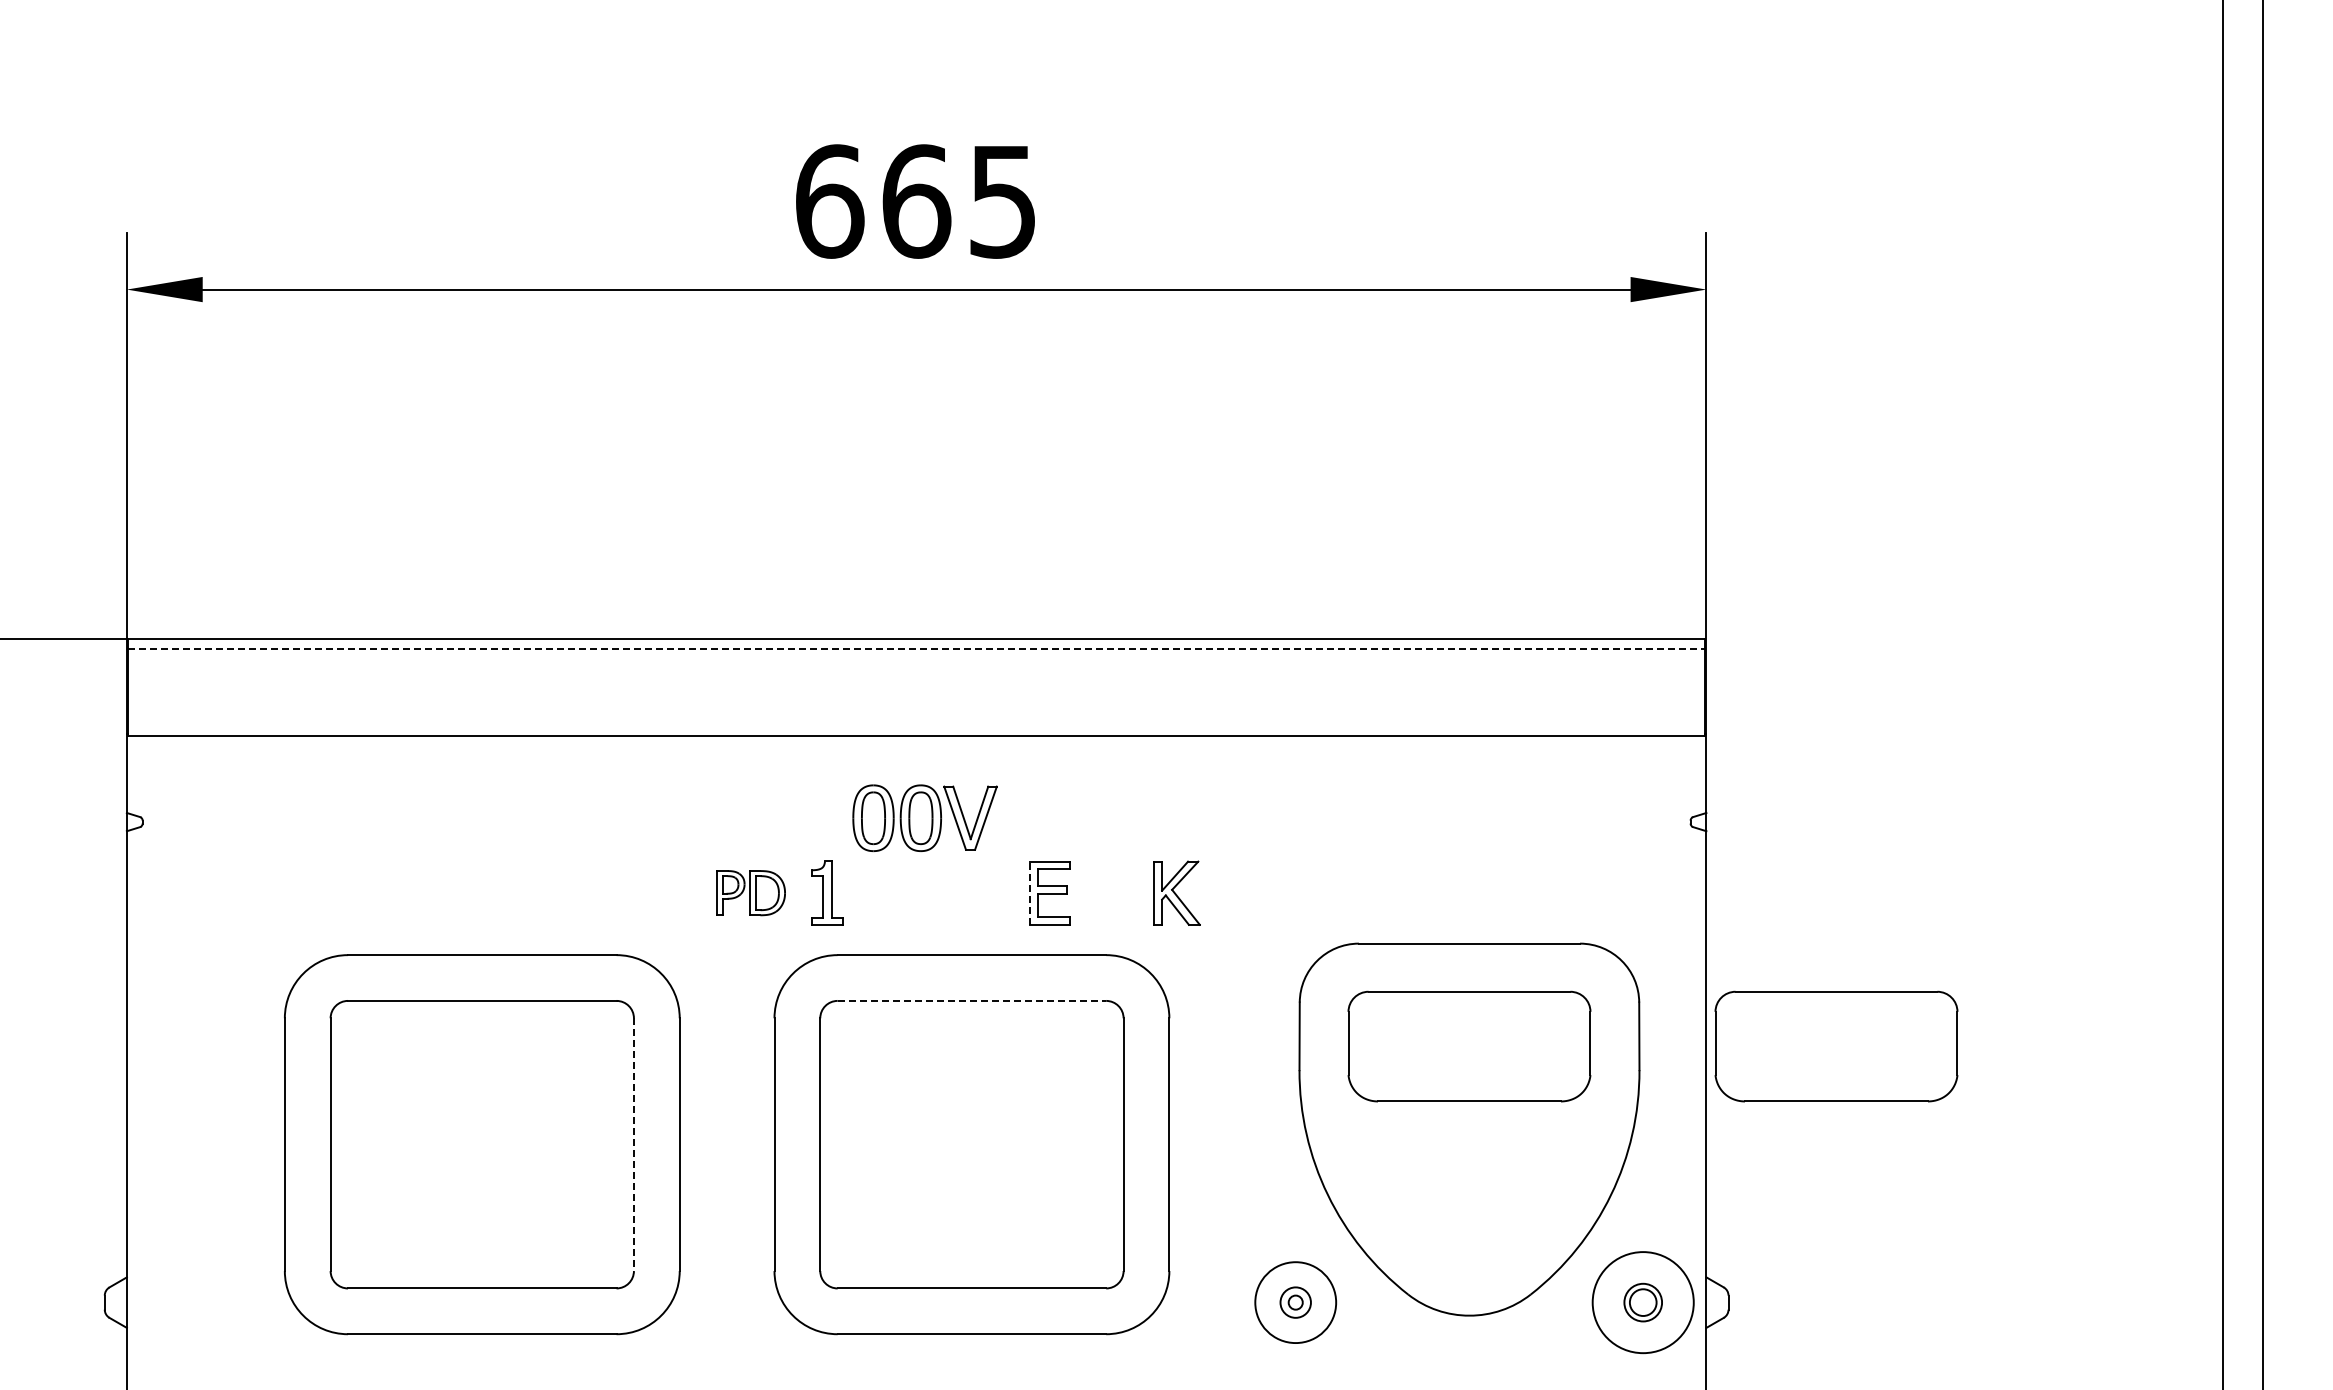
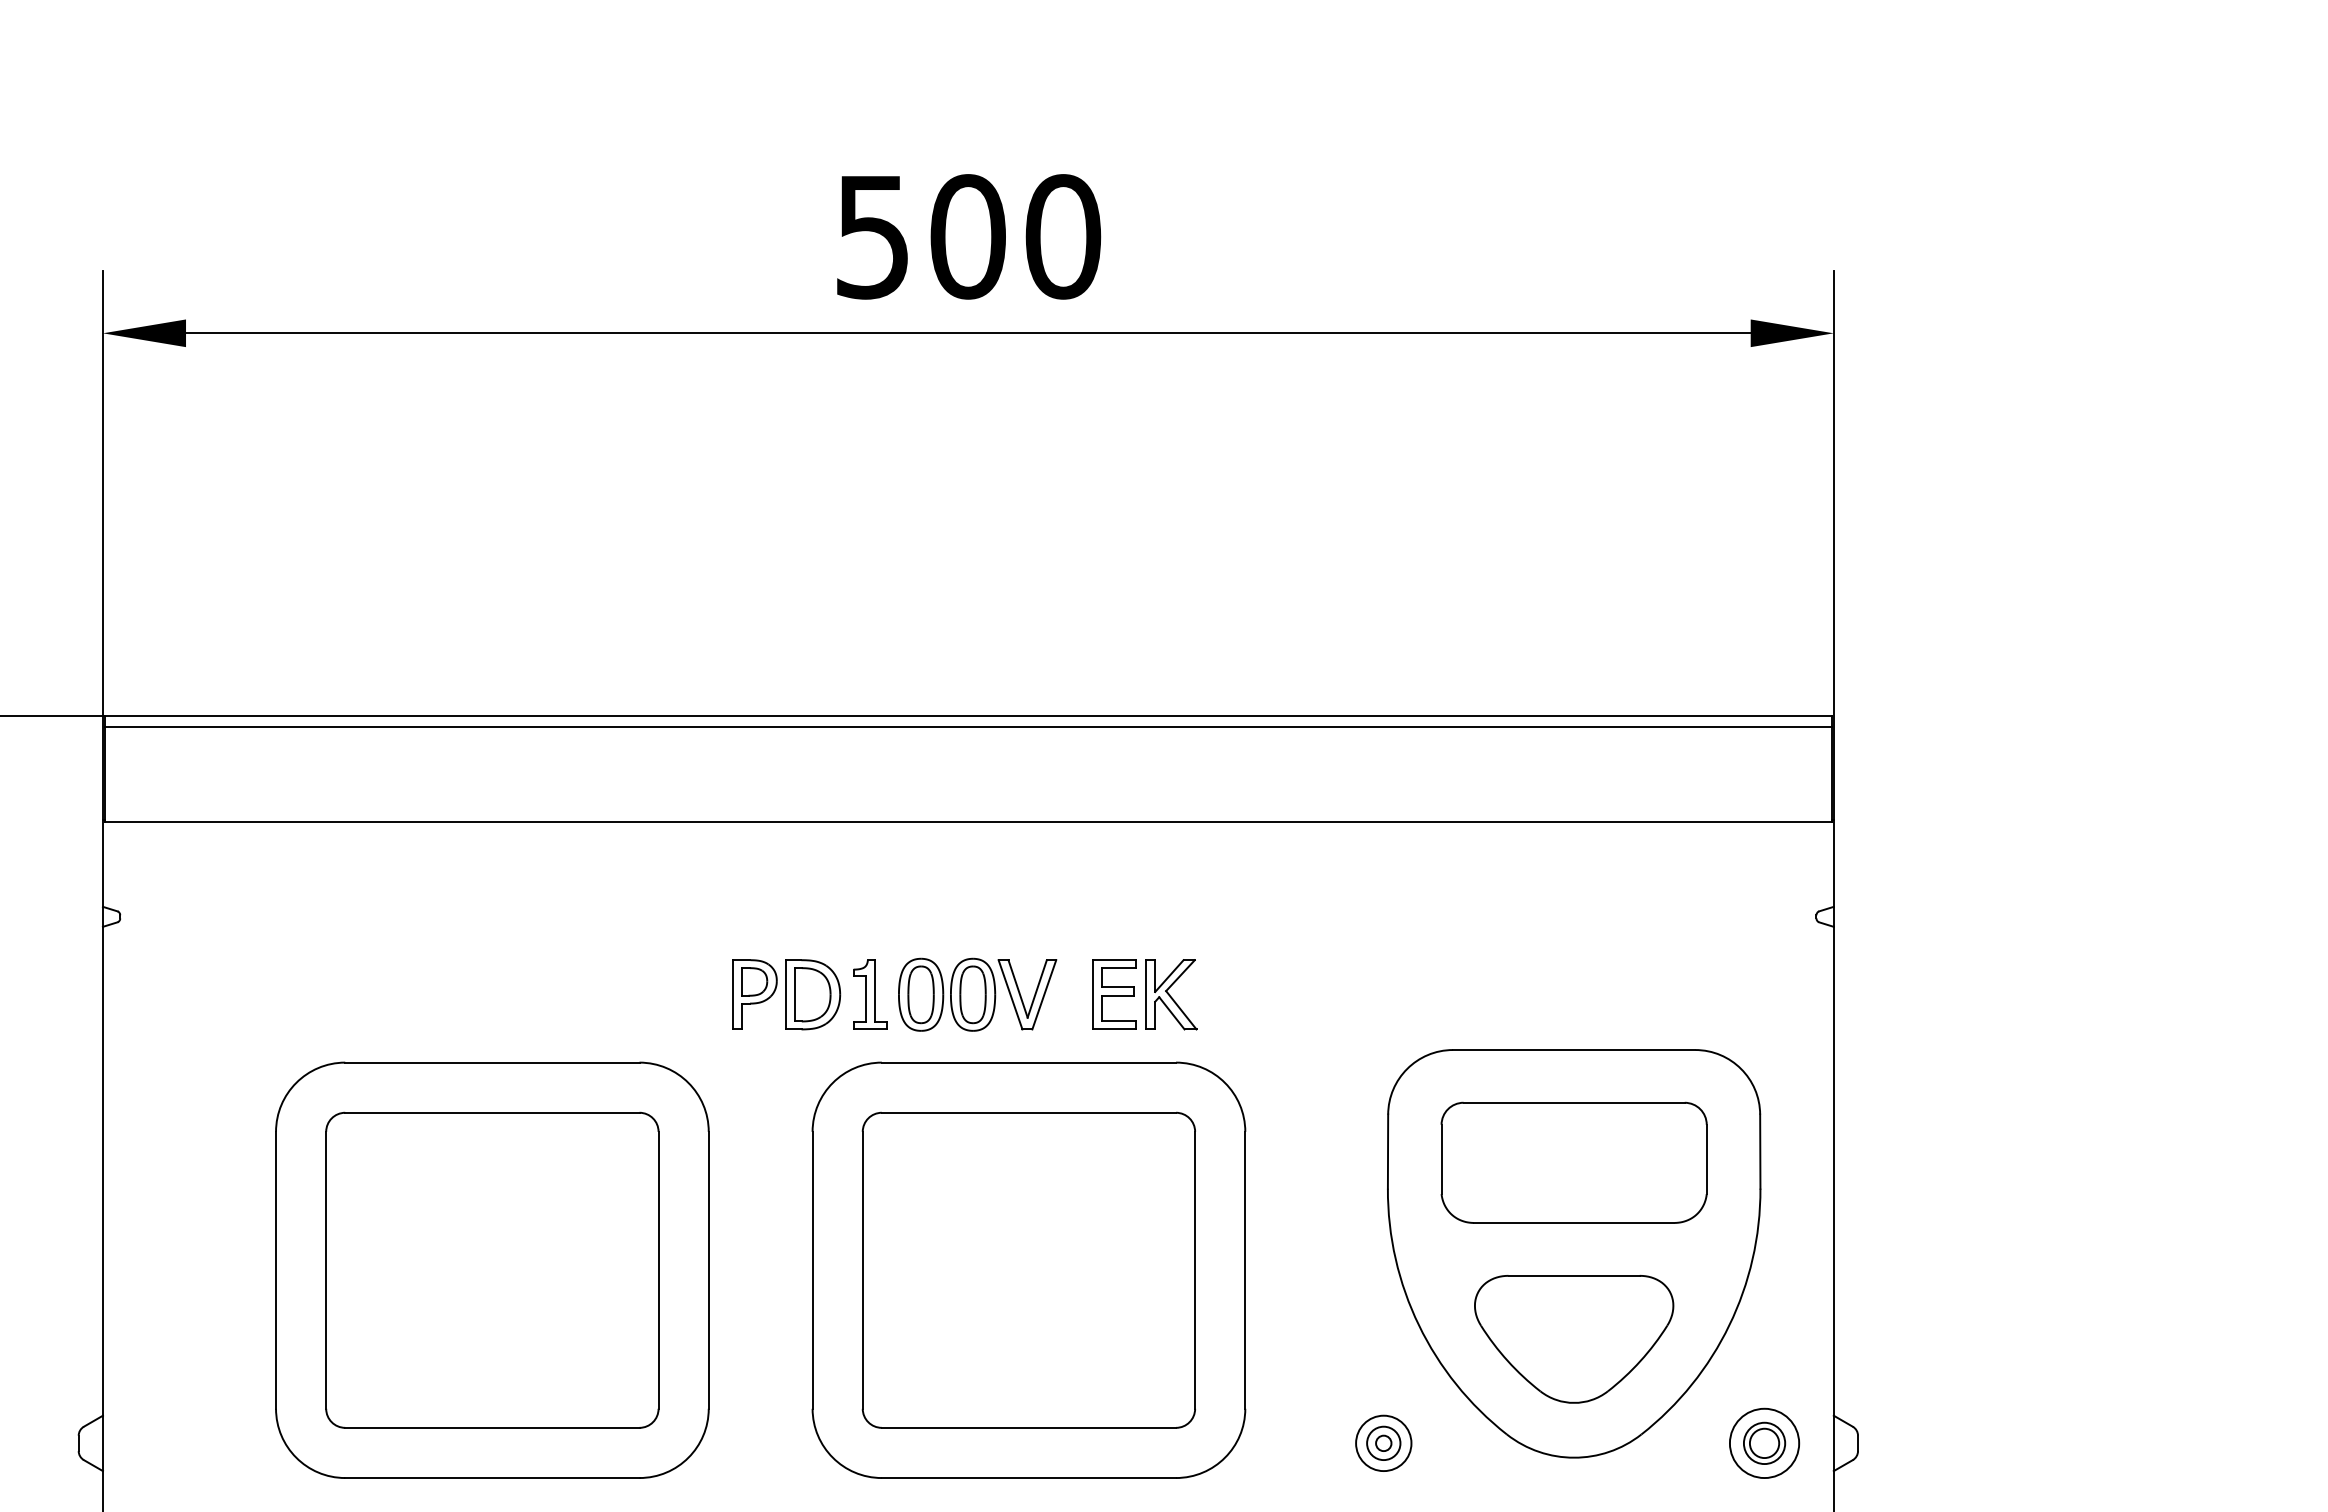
text: (916, 201) -> (968, 236), 665 -> 500
line: (917, 648) -> (969, 726), dashed -> solid
part: (924, 817) -> (976, 993), moved
part: (750, 892) -> (786, 993), size x1.43
part: (1176, 892) -> (1170, 993), moved
line: (1030, 893) -> (1093, 995), dashed -> solid
line: (972, 1000) -> (1029, 1112), dashed -> solid
part: (1836, 1046) -> (1976, 1162), removed
line: (633, 1145) -> (658, 1271), dashed -> solid
part: (1469, 1207) -> (1574, 1339), added
circle: (1295, 1302) -> (1383, 1443), size x0.62
circle: (1642, 1302) -> (1763, 1443), size x0.62

